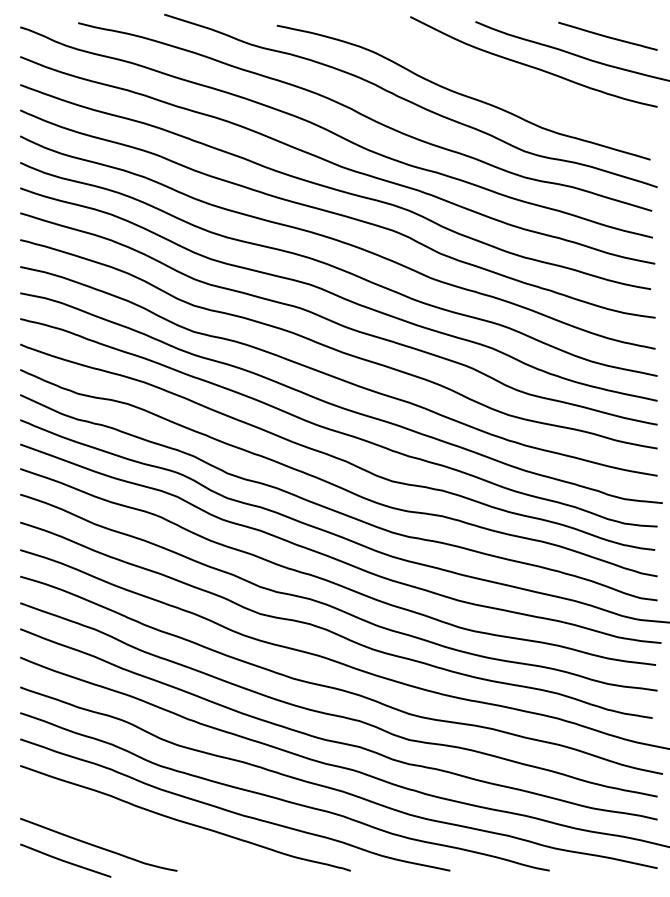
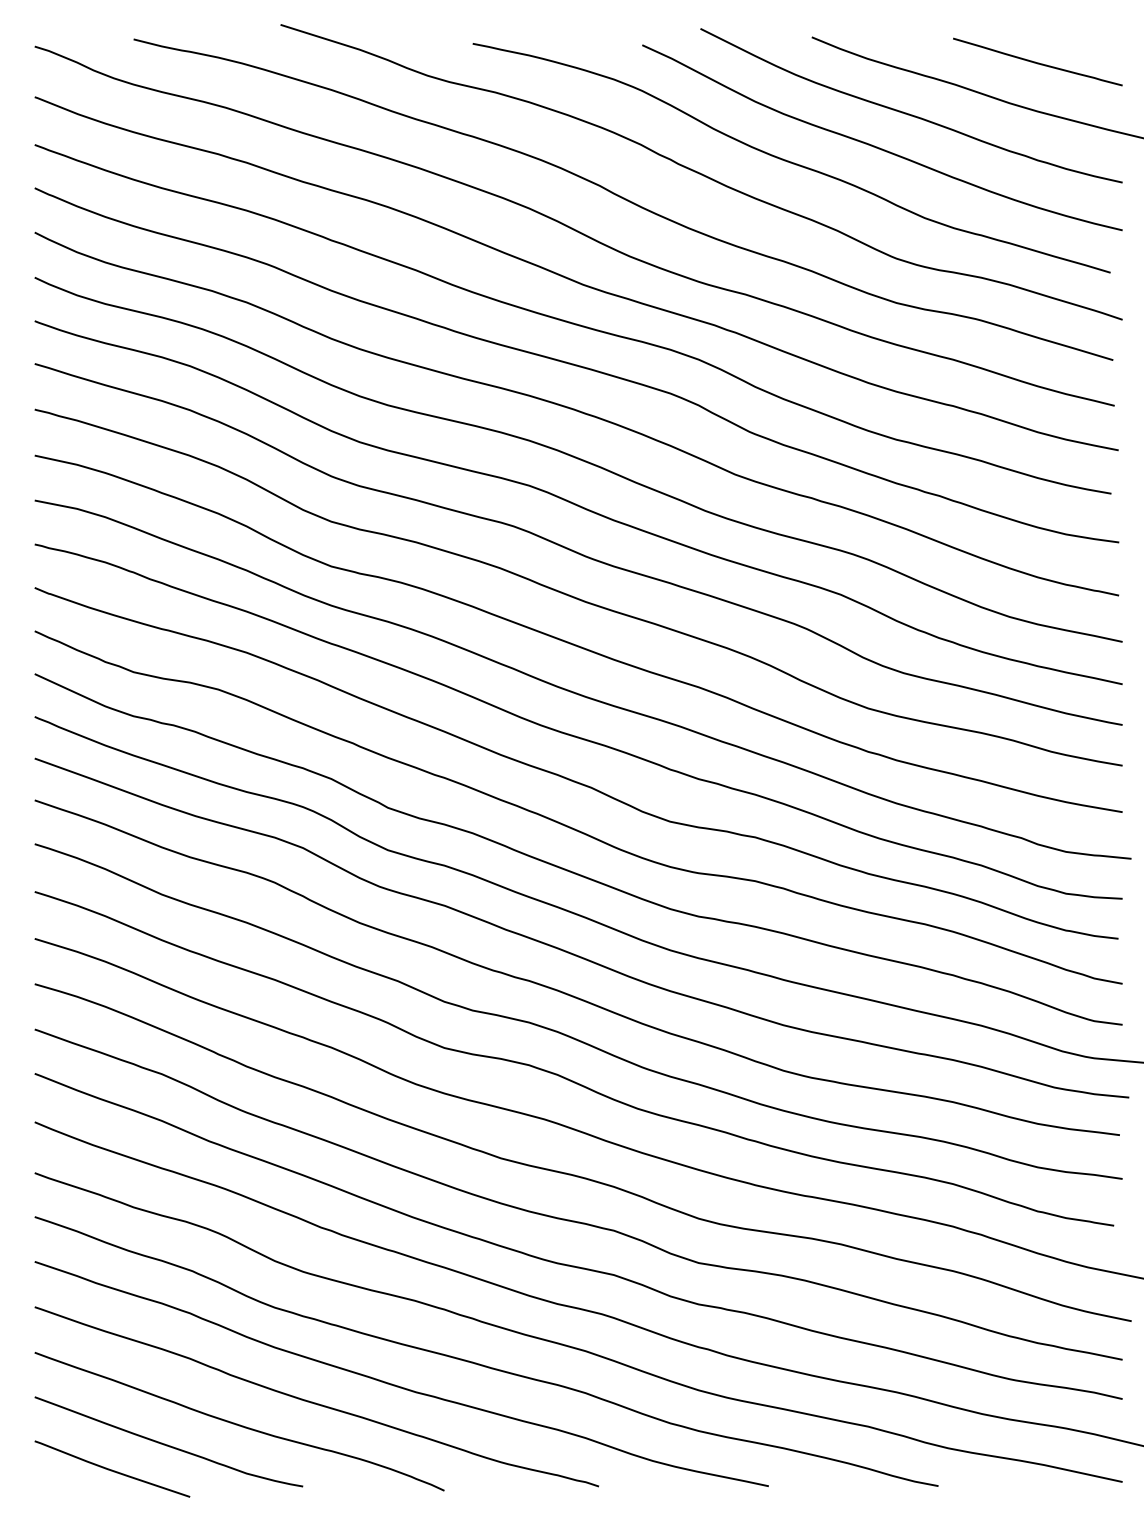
curve: (514, 85) -> (878, 145), added
curve: (140, 834) -> (240, 1424), added

